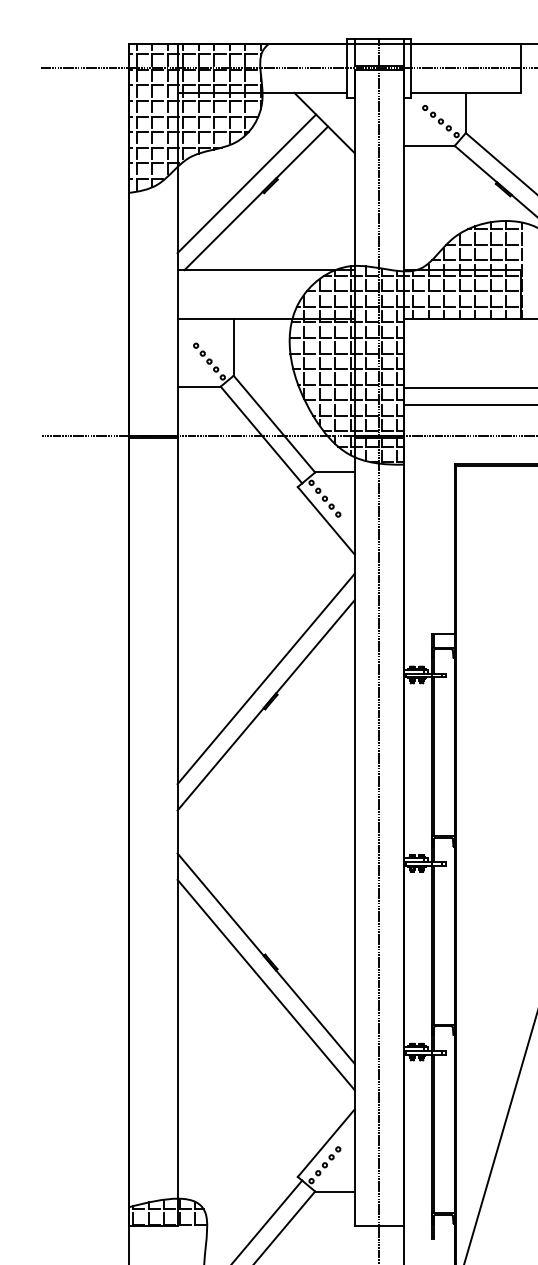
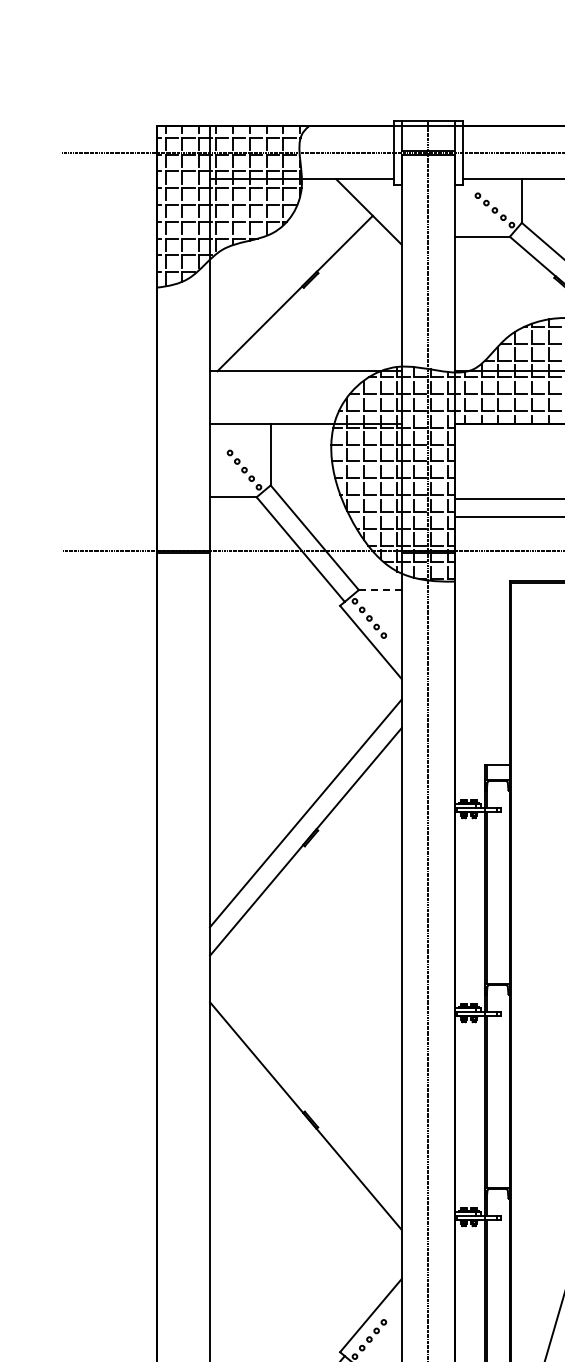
line: (246, 183) -> (284, 277), removed
line: (334, 472) -> (379, 590), solid -> dashed
line: (265, 984) -> (305, 1143), removed

